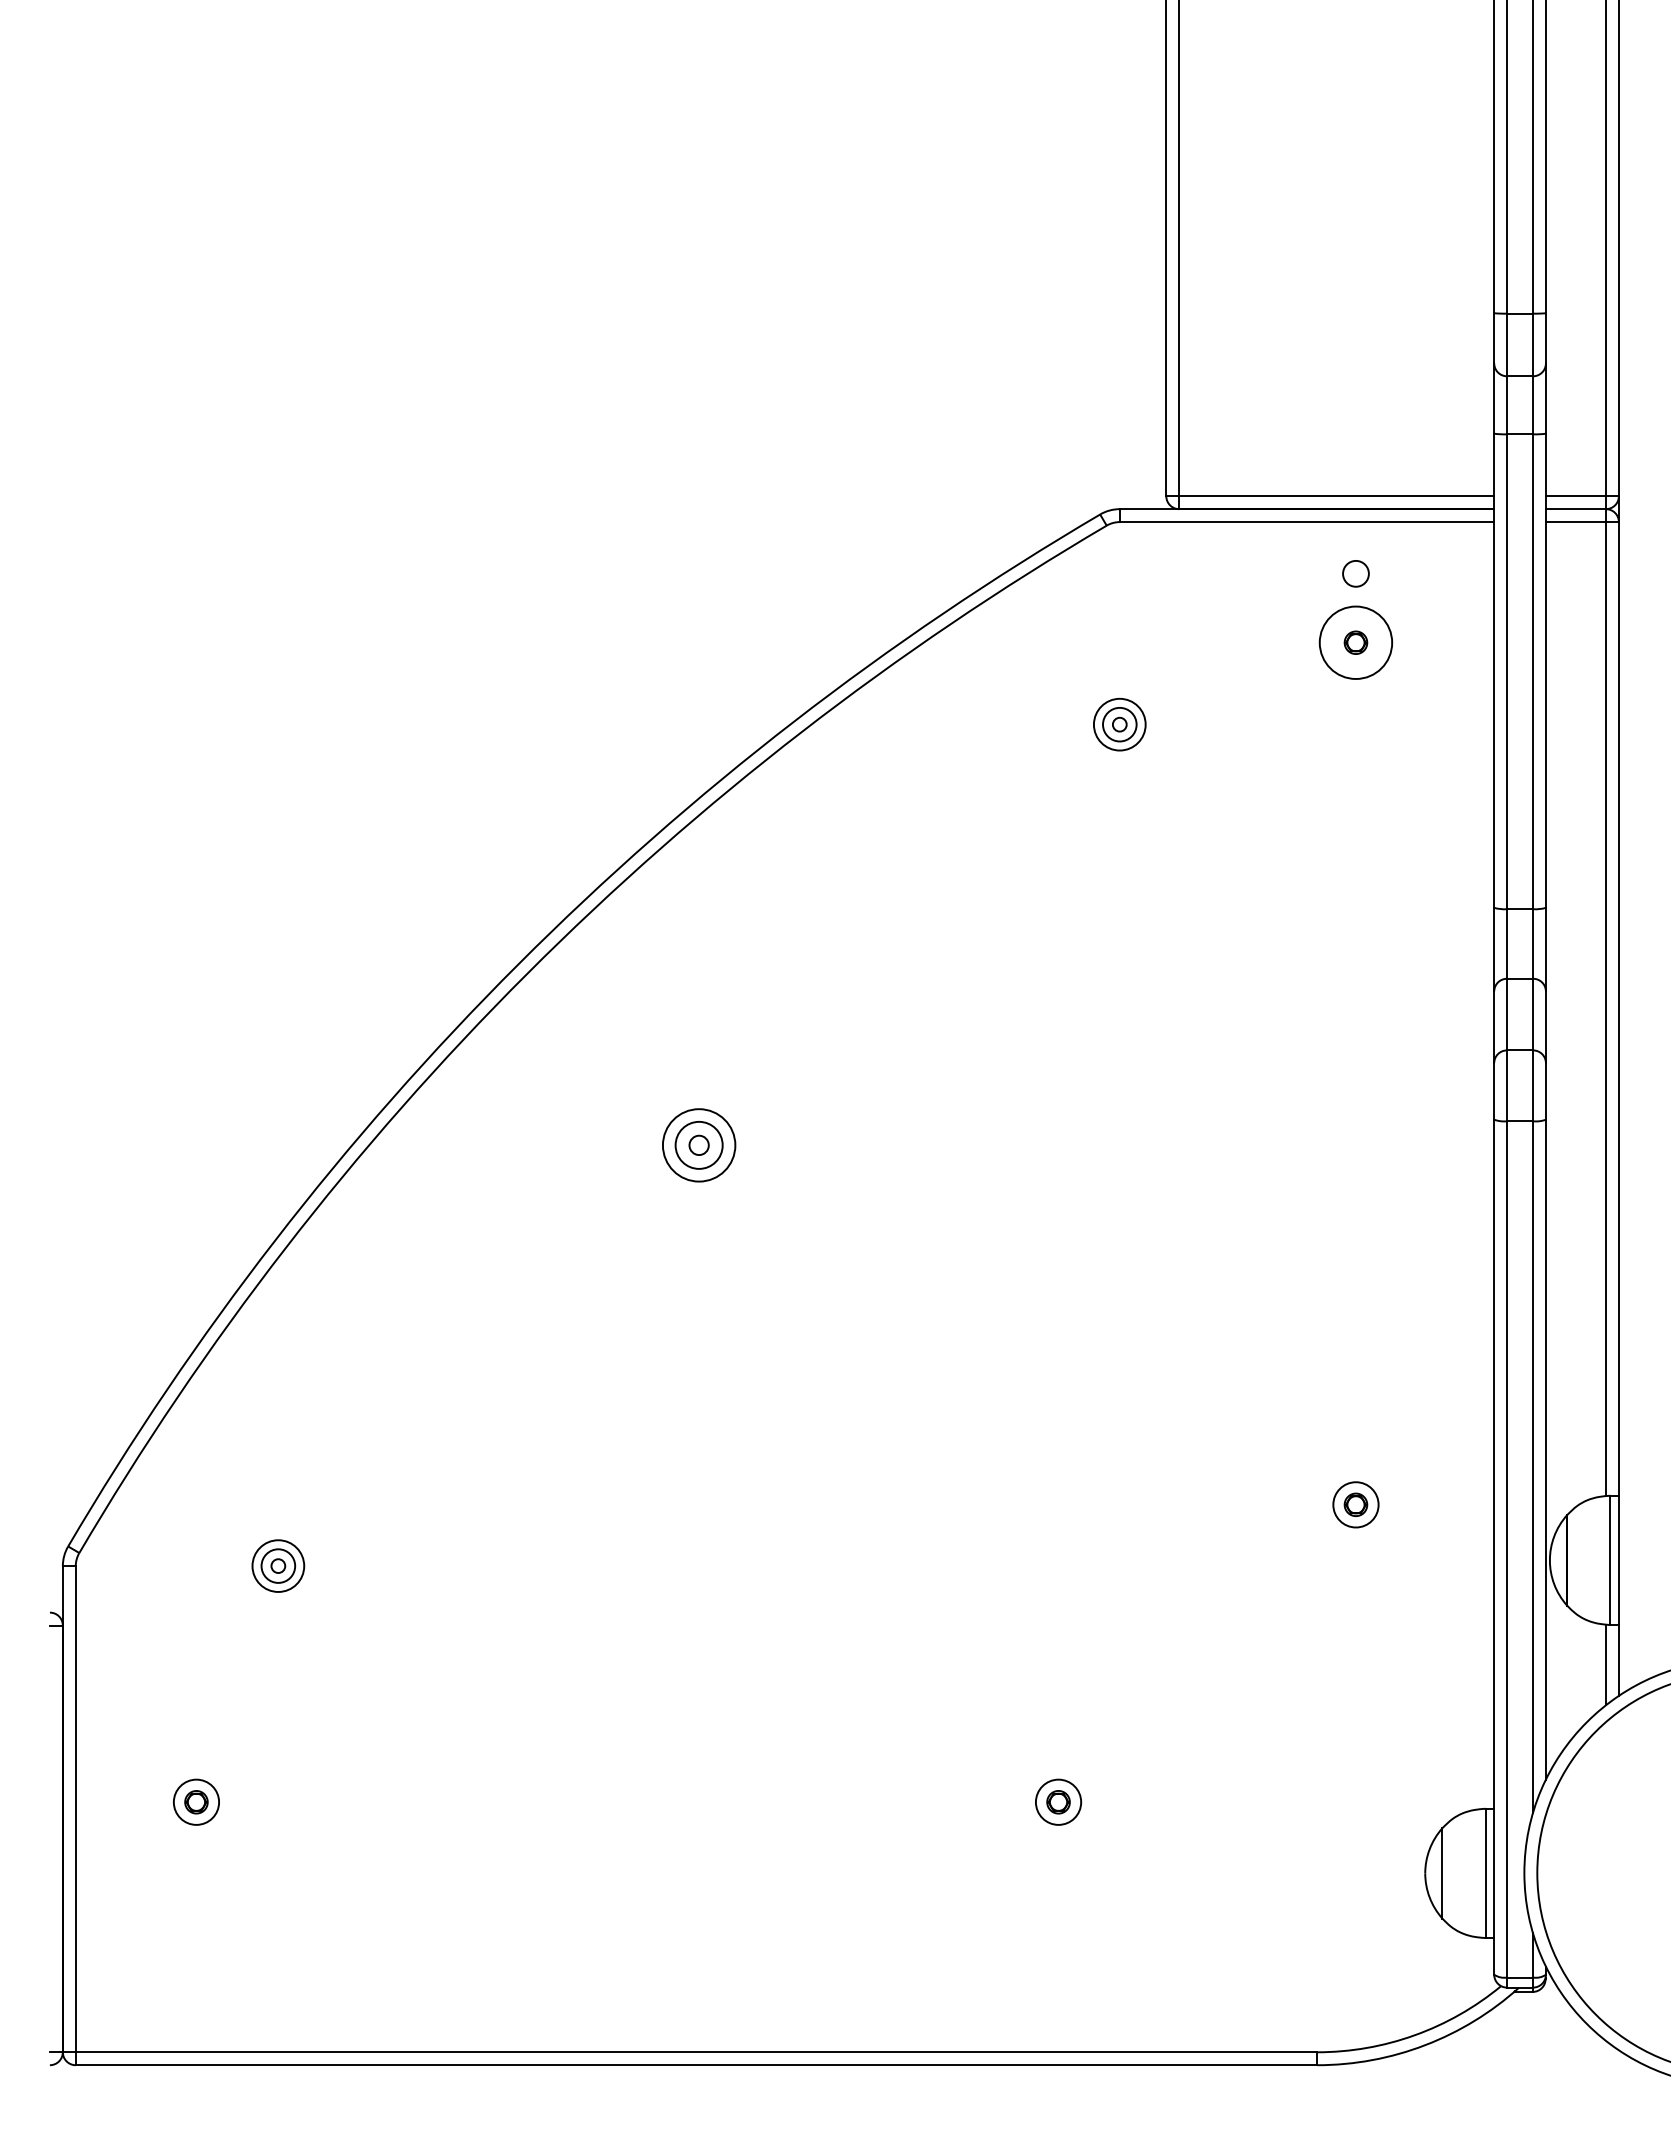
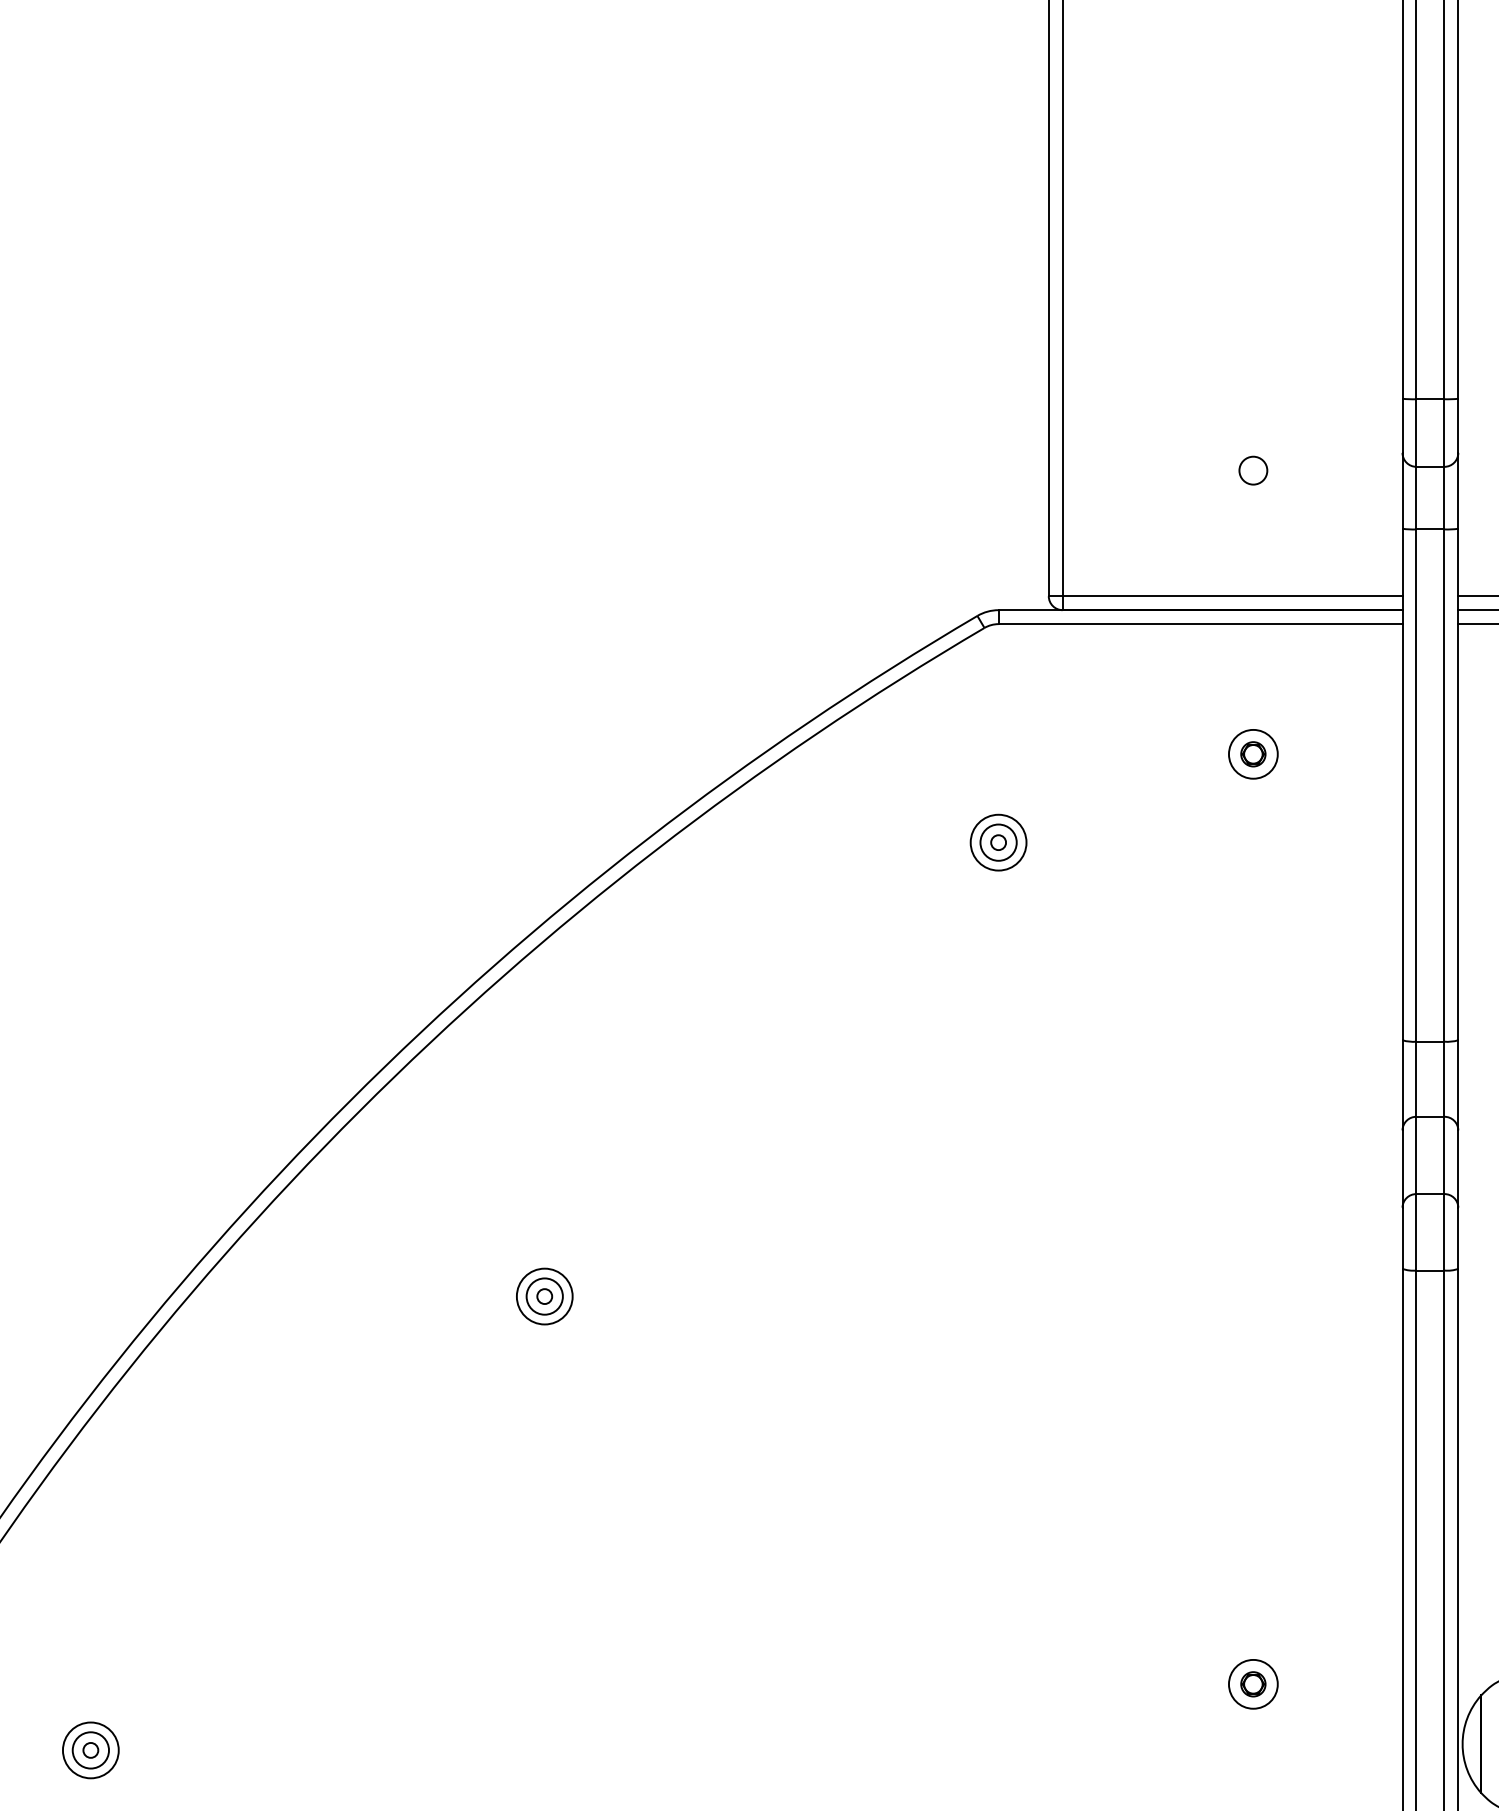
circle: (1355, 573) -> (1252, 470), moved
circle: (1355, 642) -> (1252, 754), size x0.62
part: (698, 1145) -> (544, 1296), size x0.71

